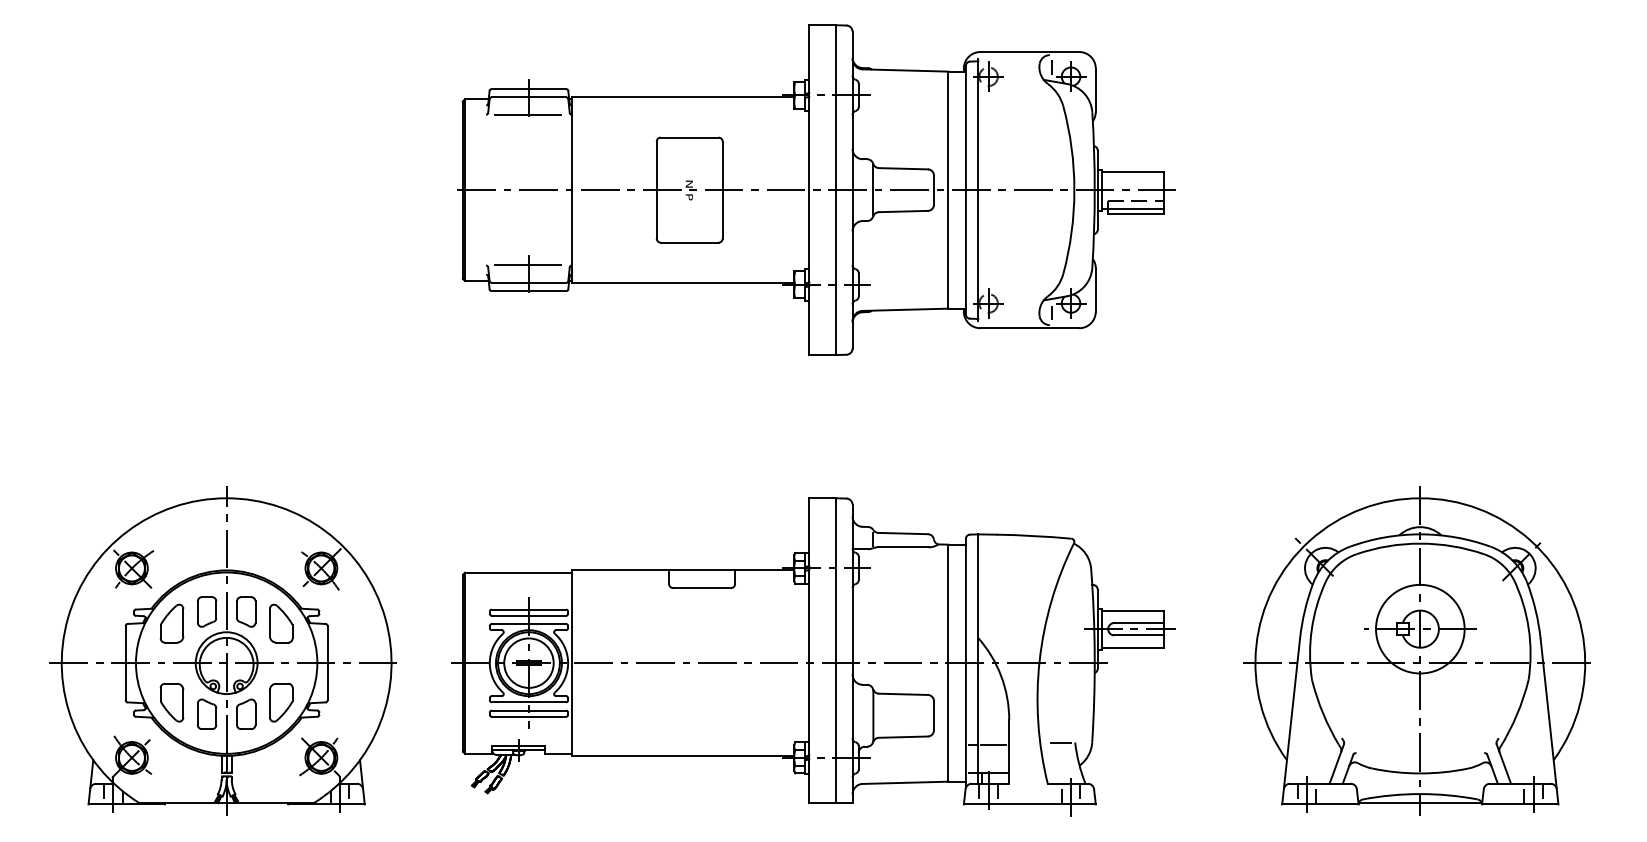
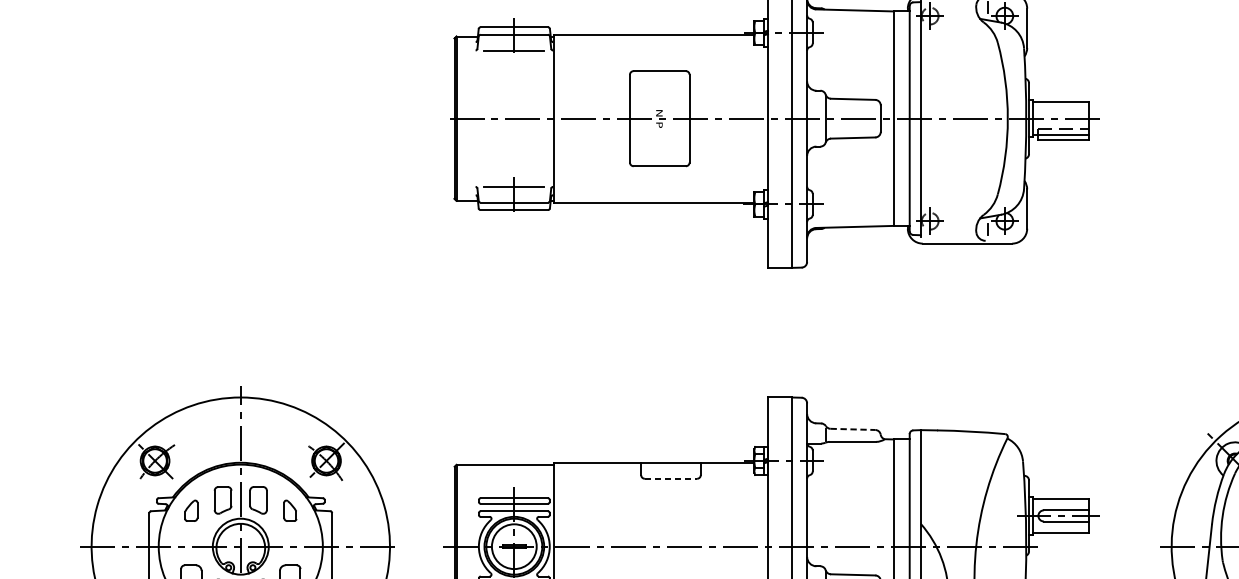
line: (903, 533) -> (853, 429), solid -> dashed
line: (702, 588) -> (671, 479), solid -> dashed
part: (171, 623) -> (190, 510), size x0.6
part: (281, 623) -> (290, 510), size x0.6

